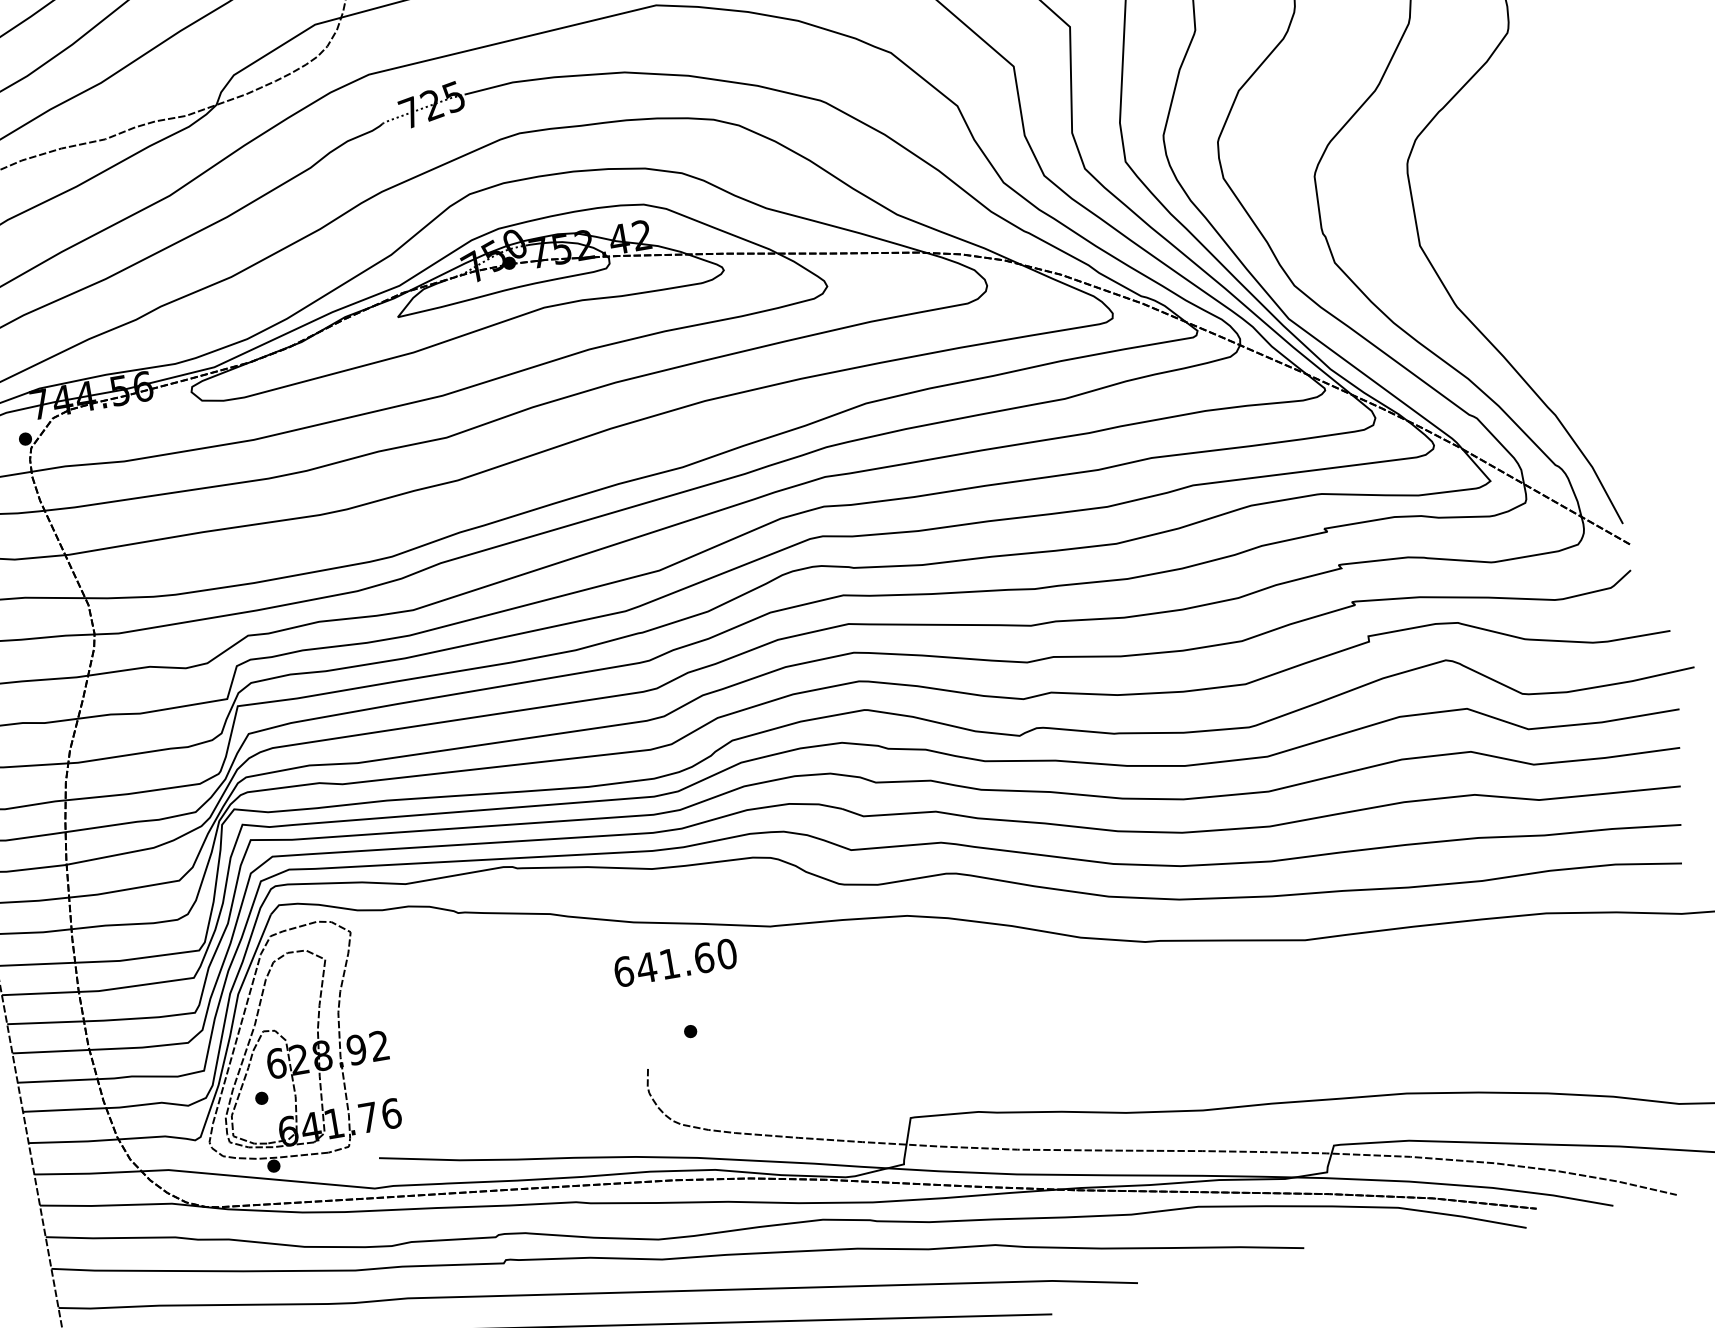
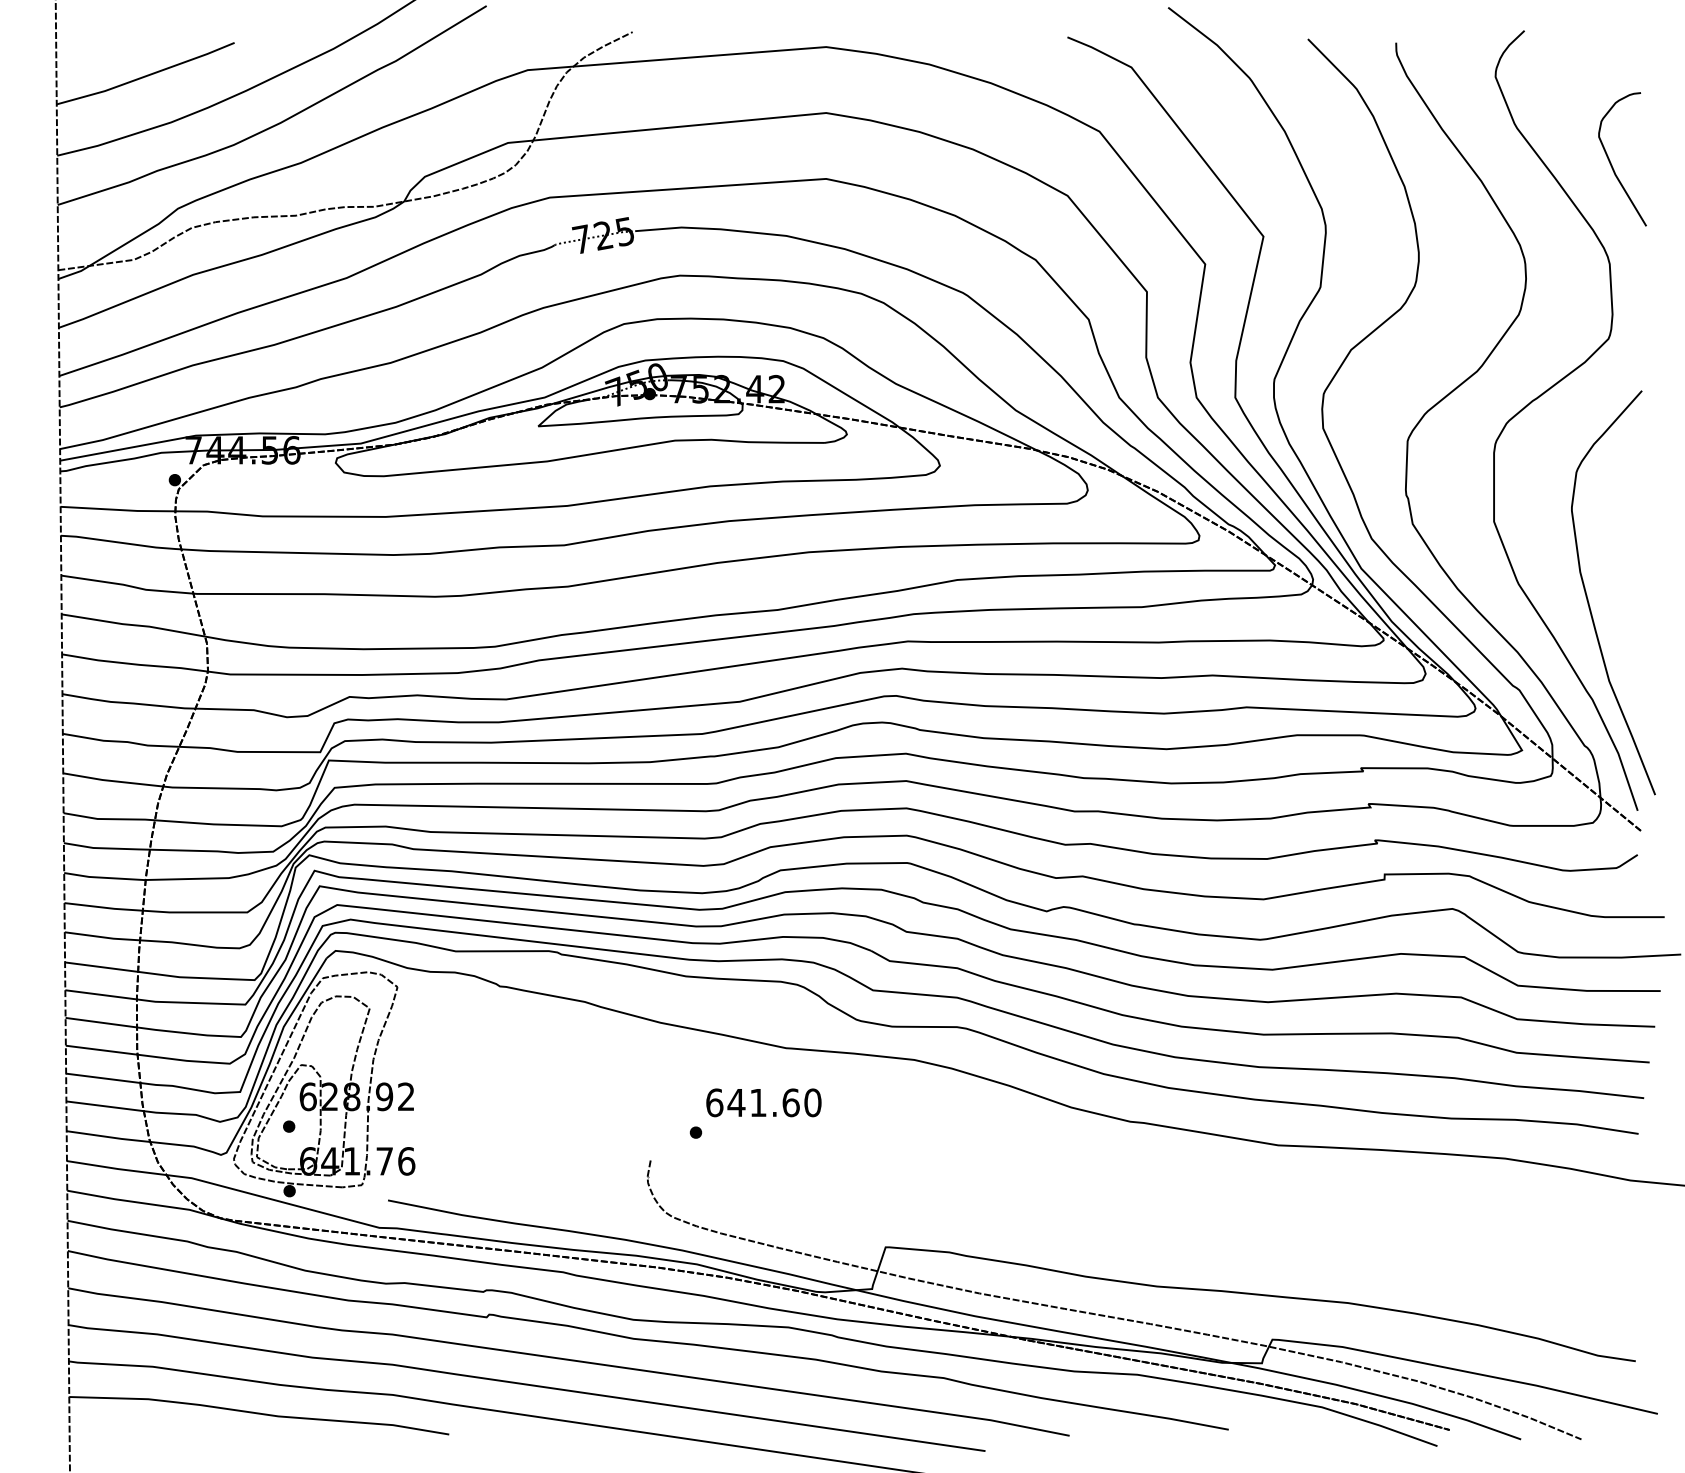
curve: (1533, 309) -> (1588, 598), added
text: (675, 962) -> (763, 1102), moved

